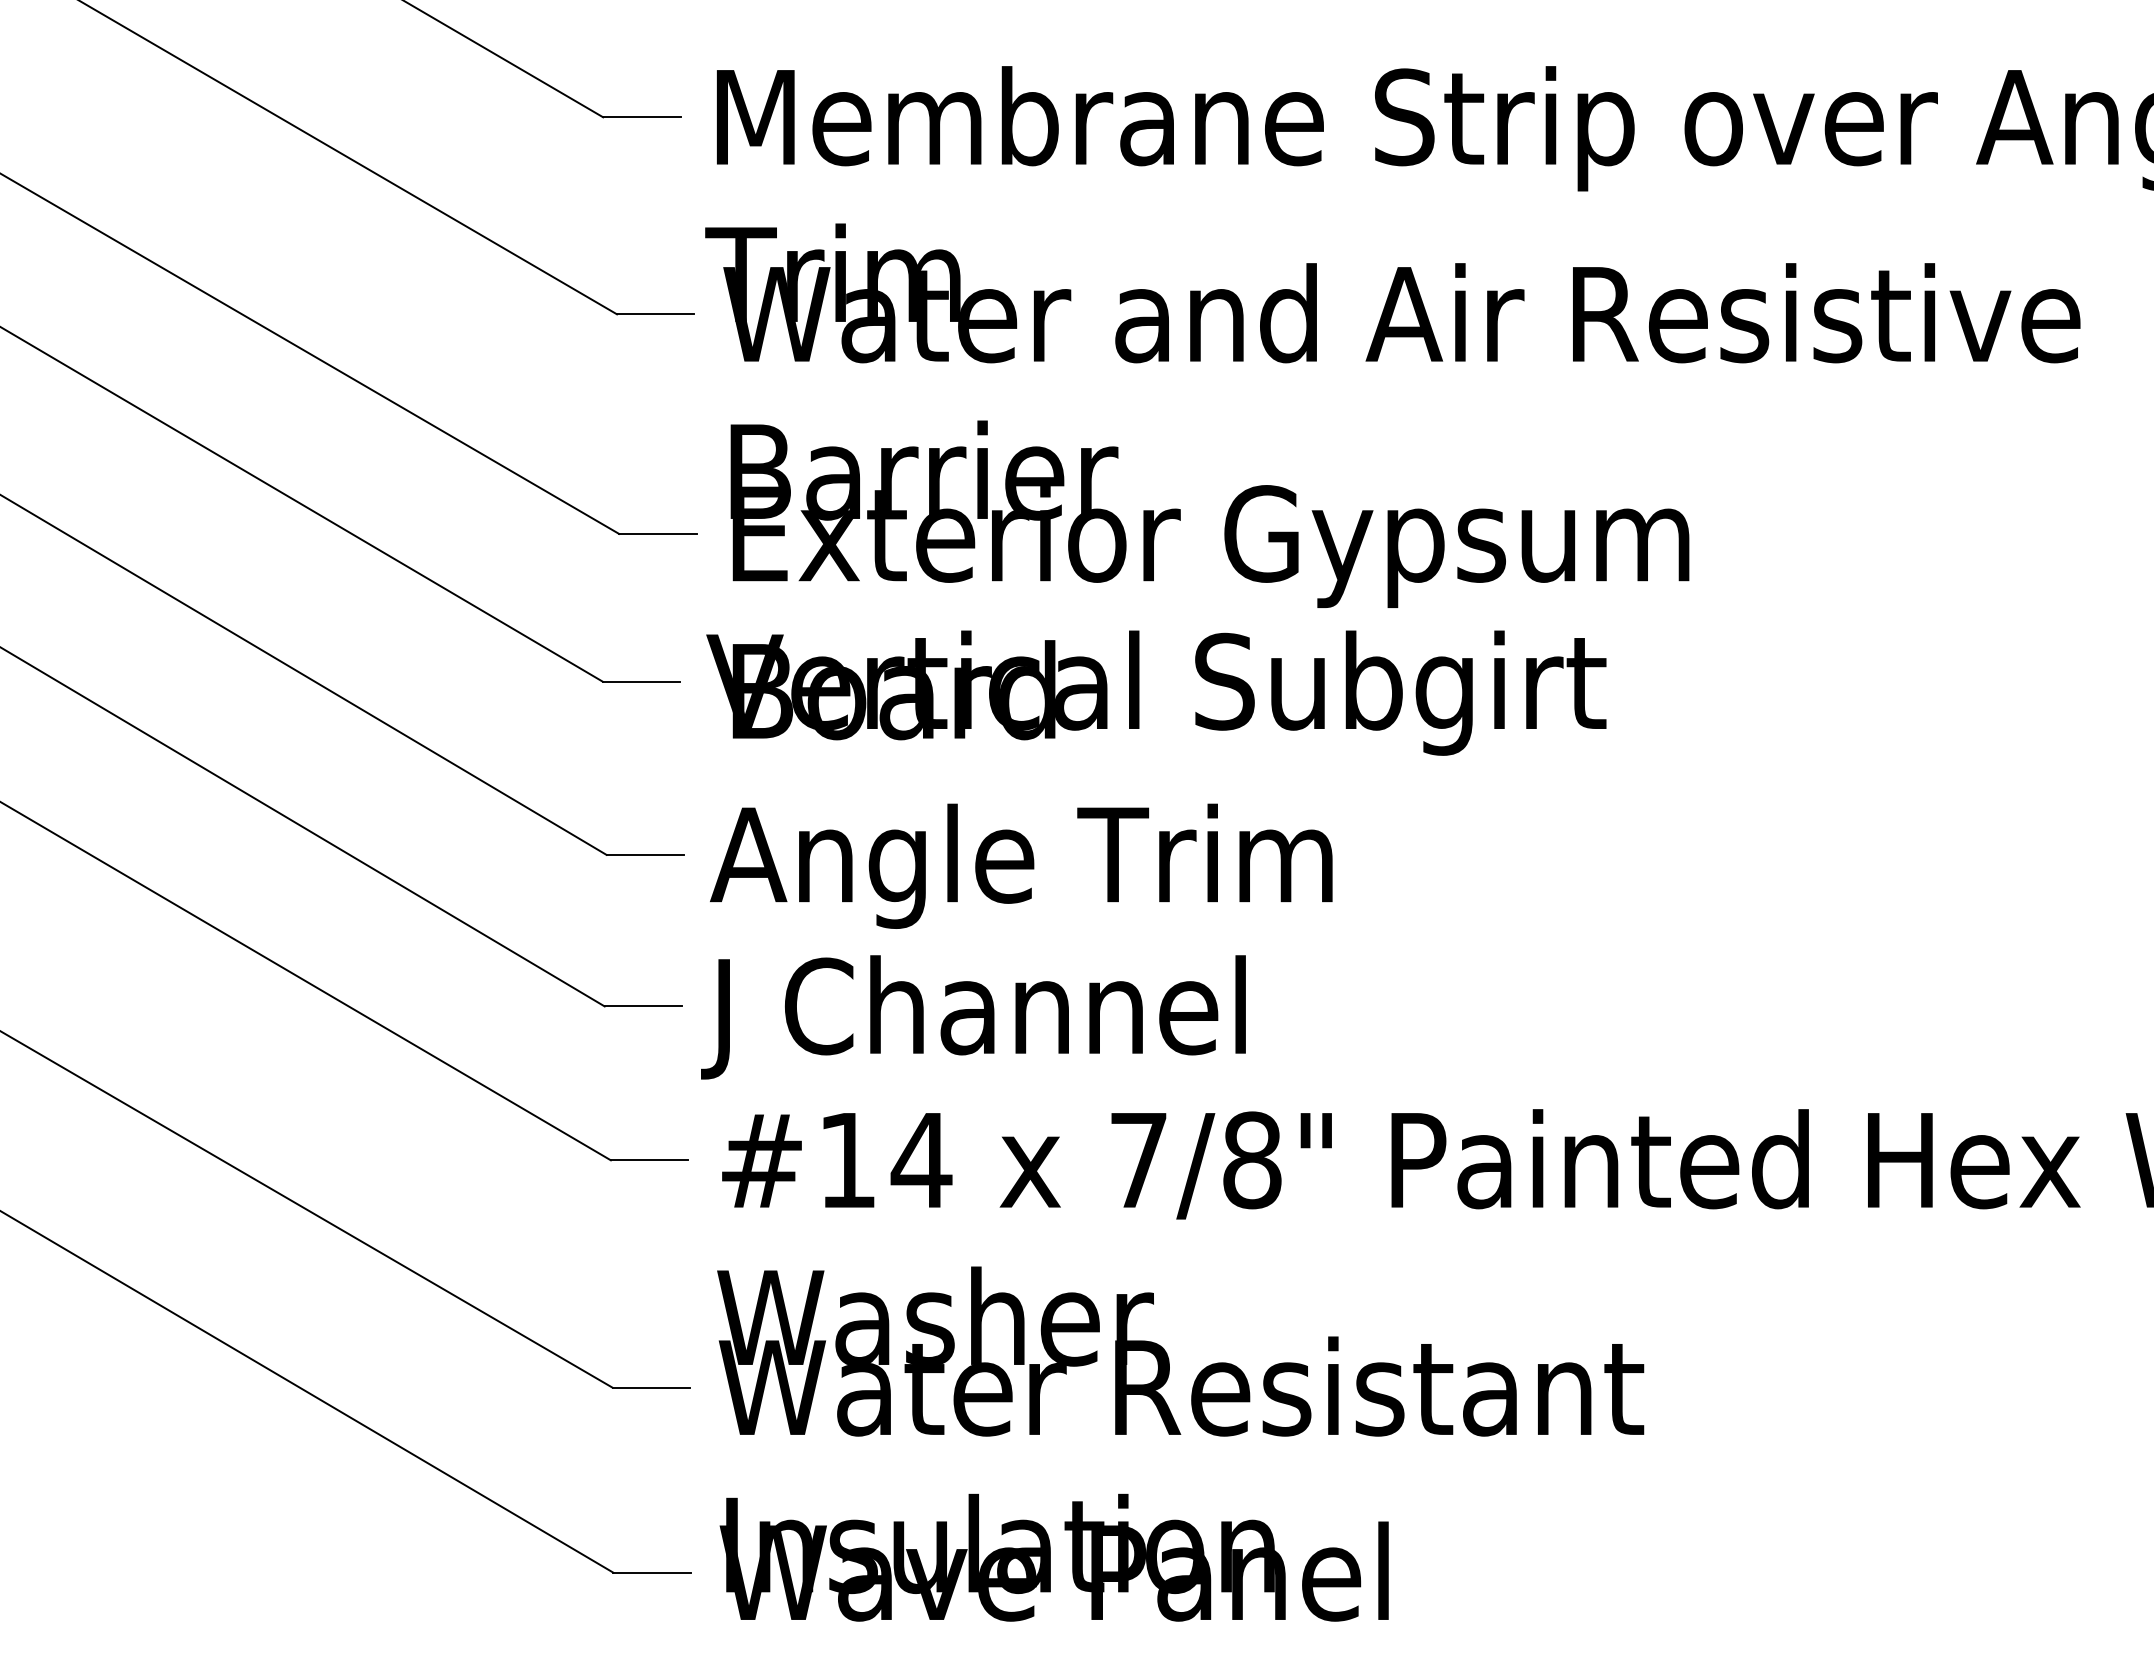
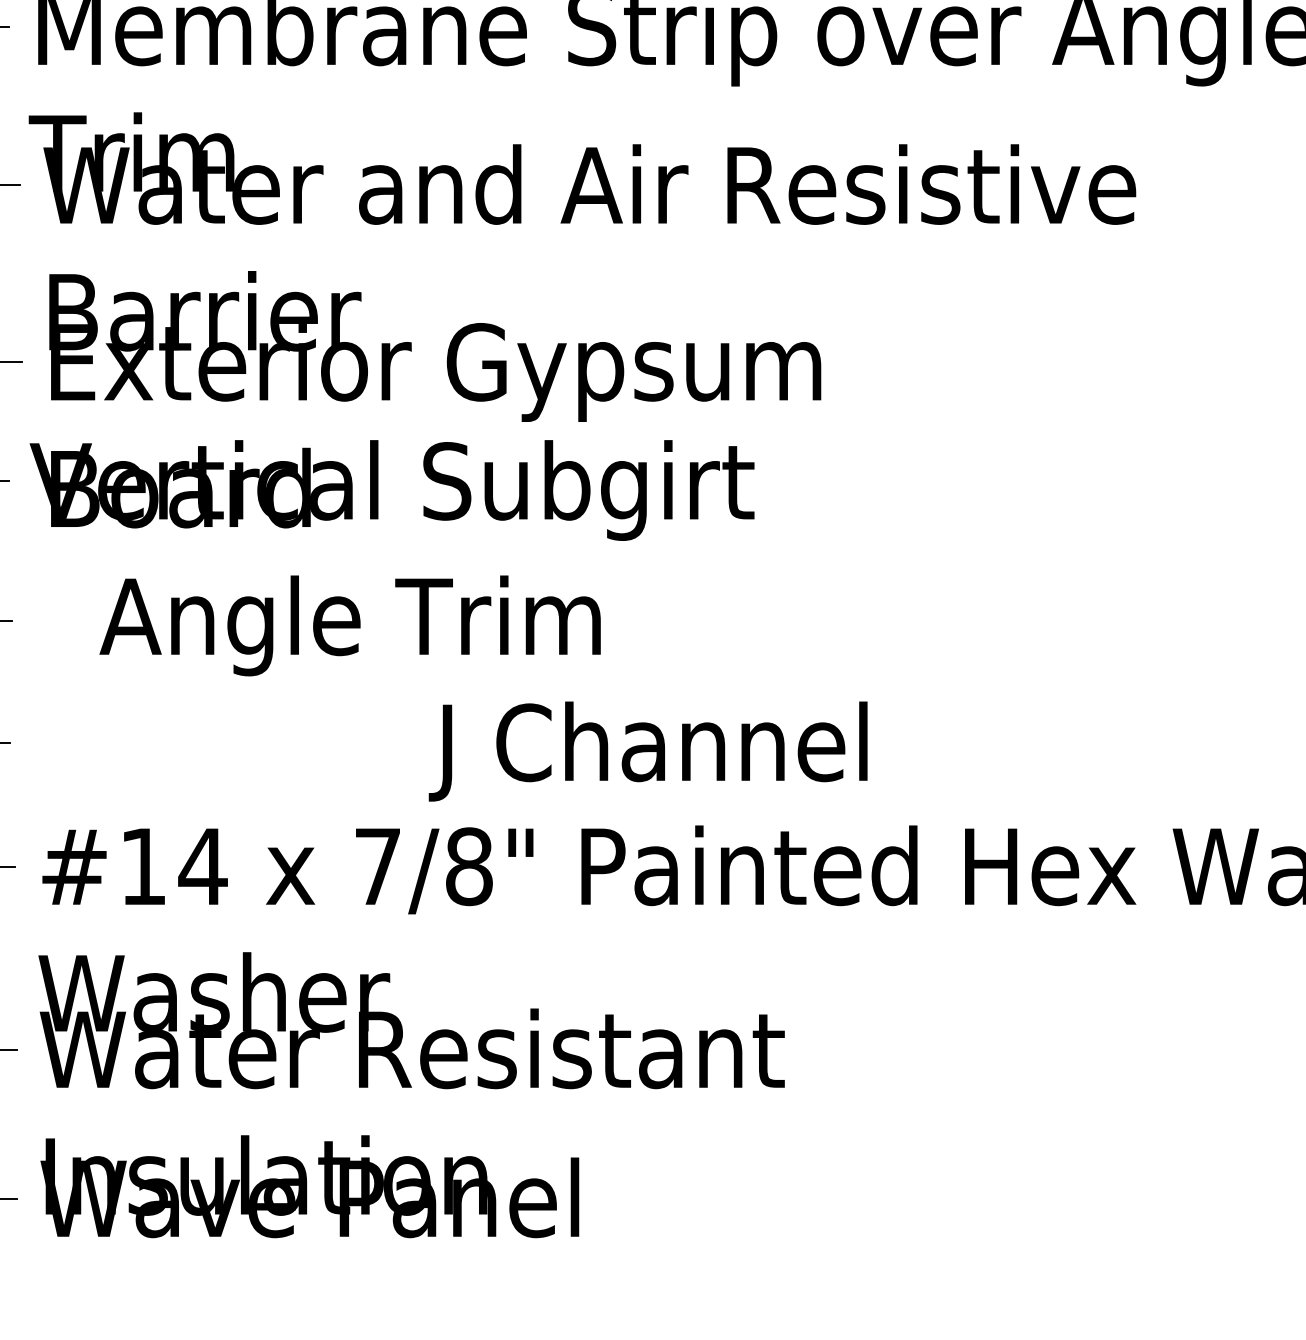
text: (1021, 865) -> (350, 625), moved
text: (973, 1017) -> (648, 751), moved

